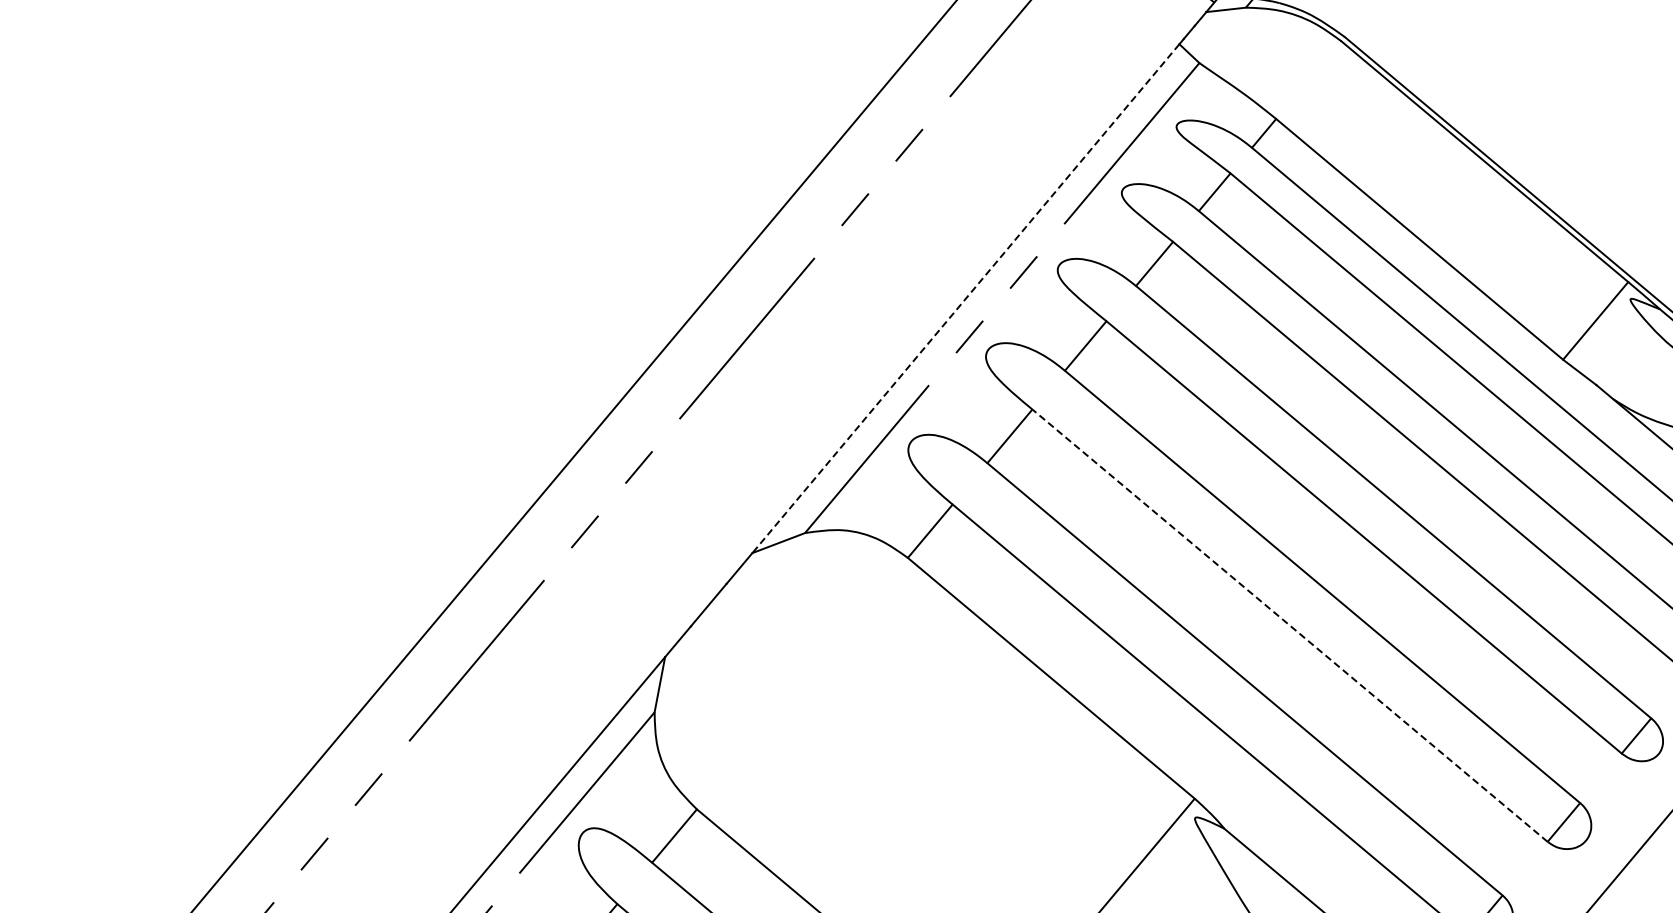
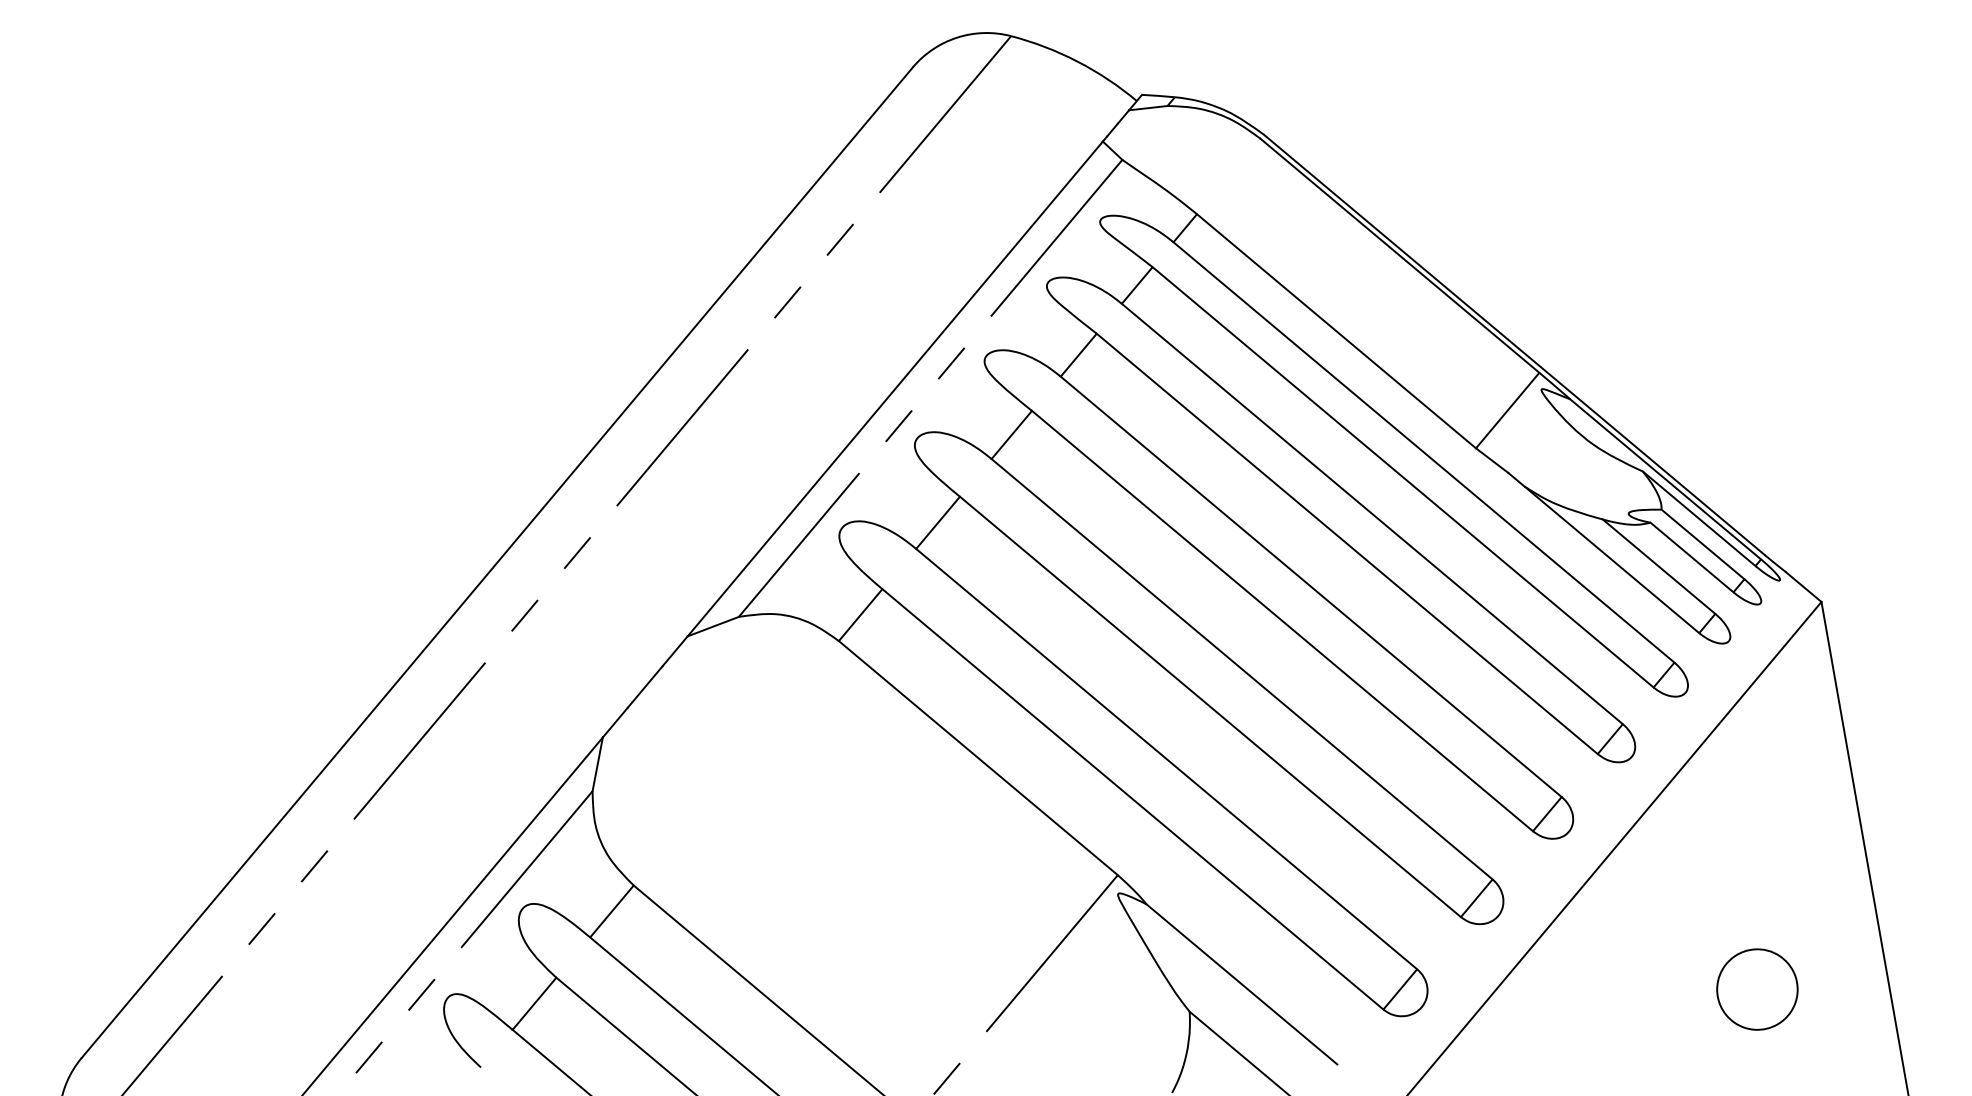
line: (966, 298) -> (895, 388), dashed -> solid
line: (1290, 625) -> (1210, 706), dashed -> solid

